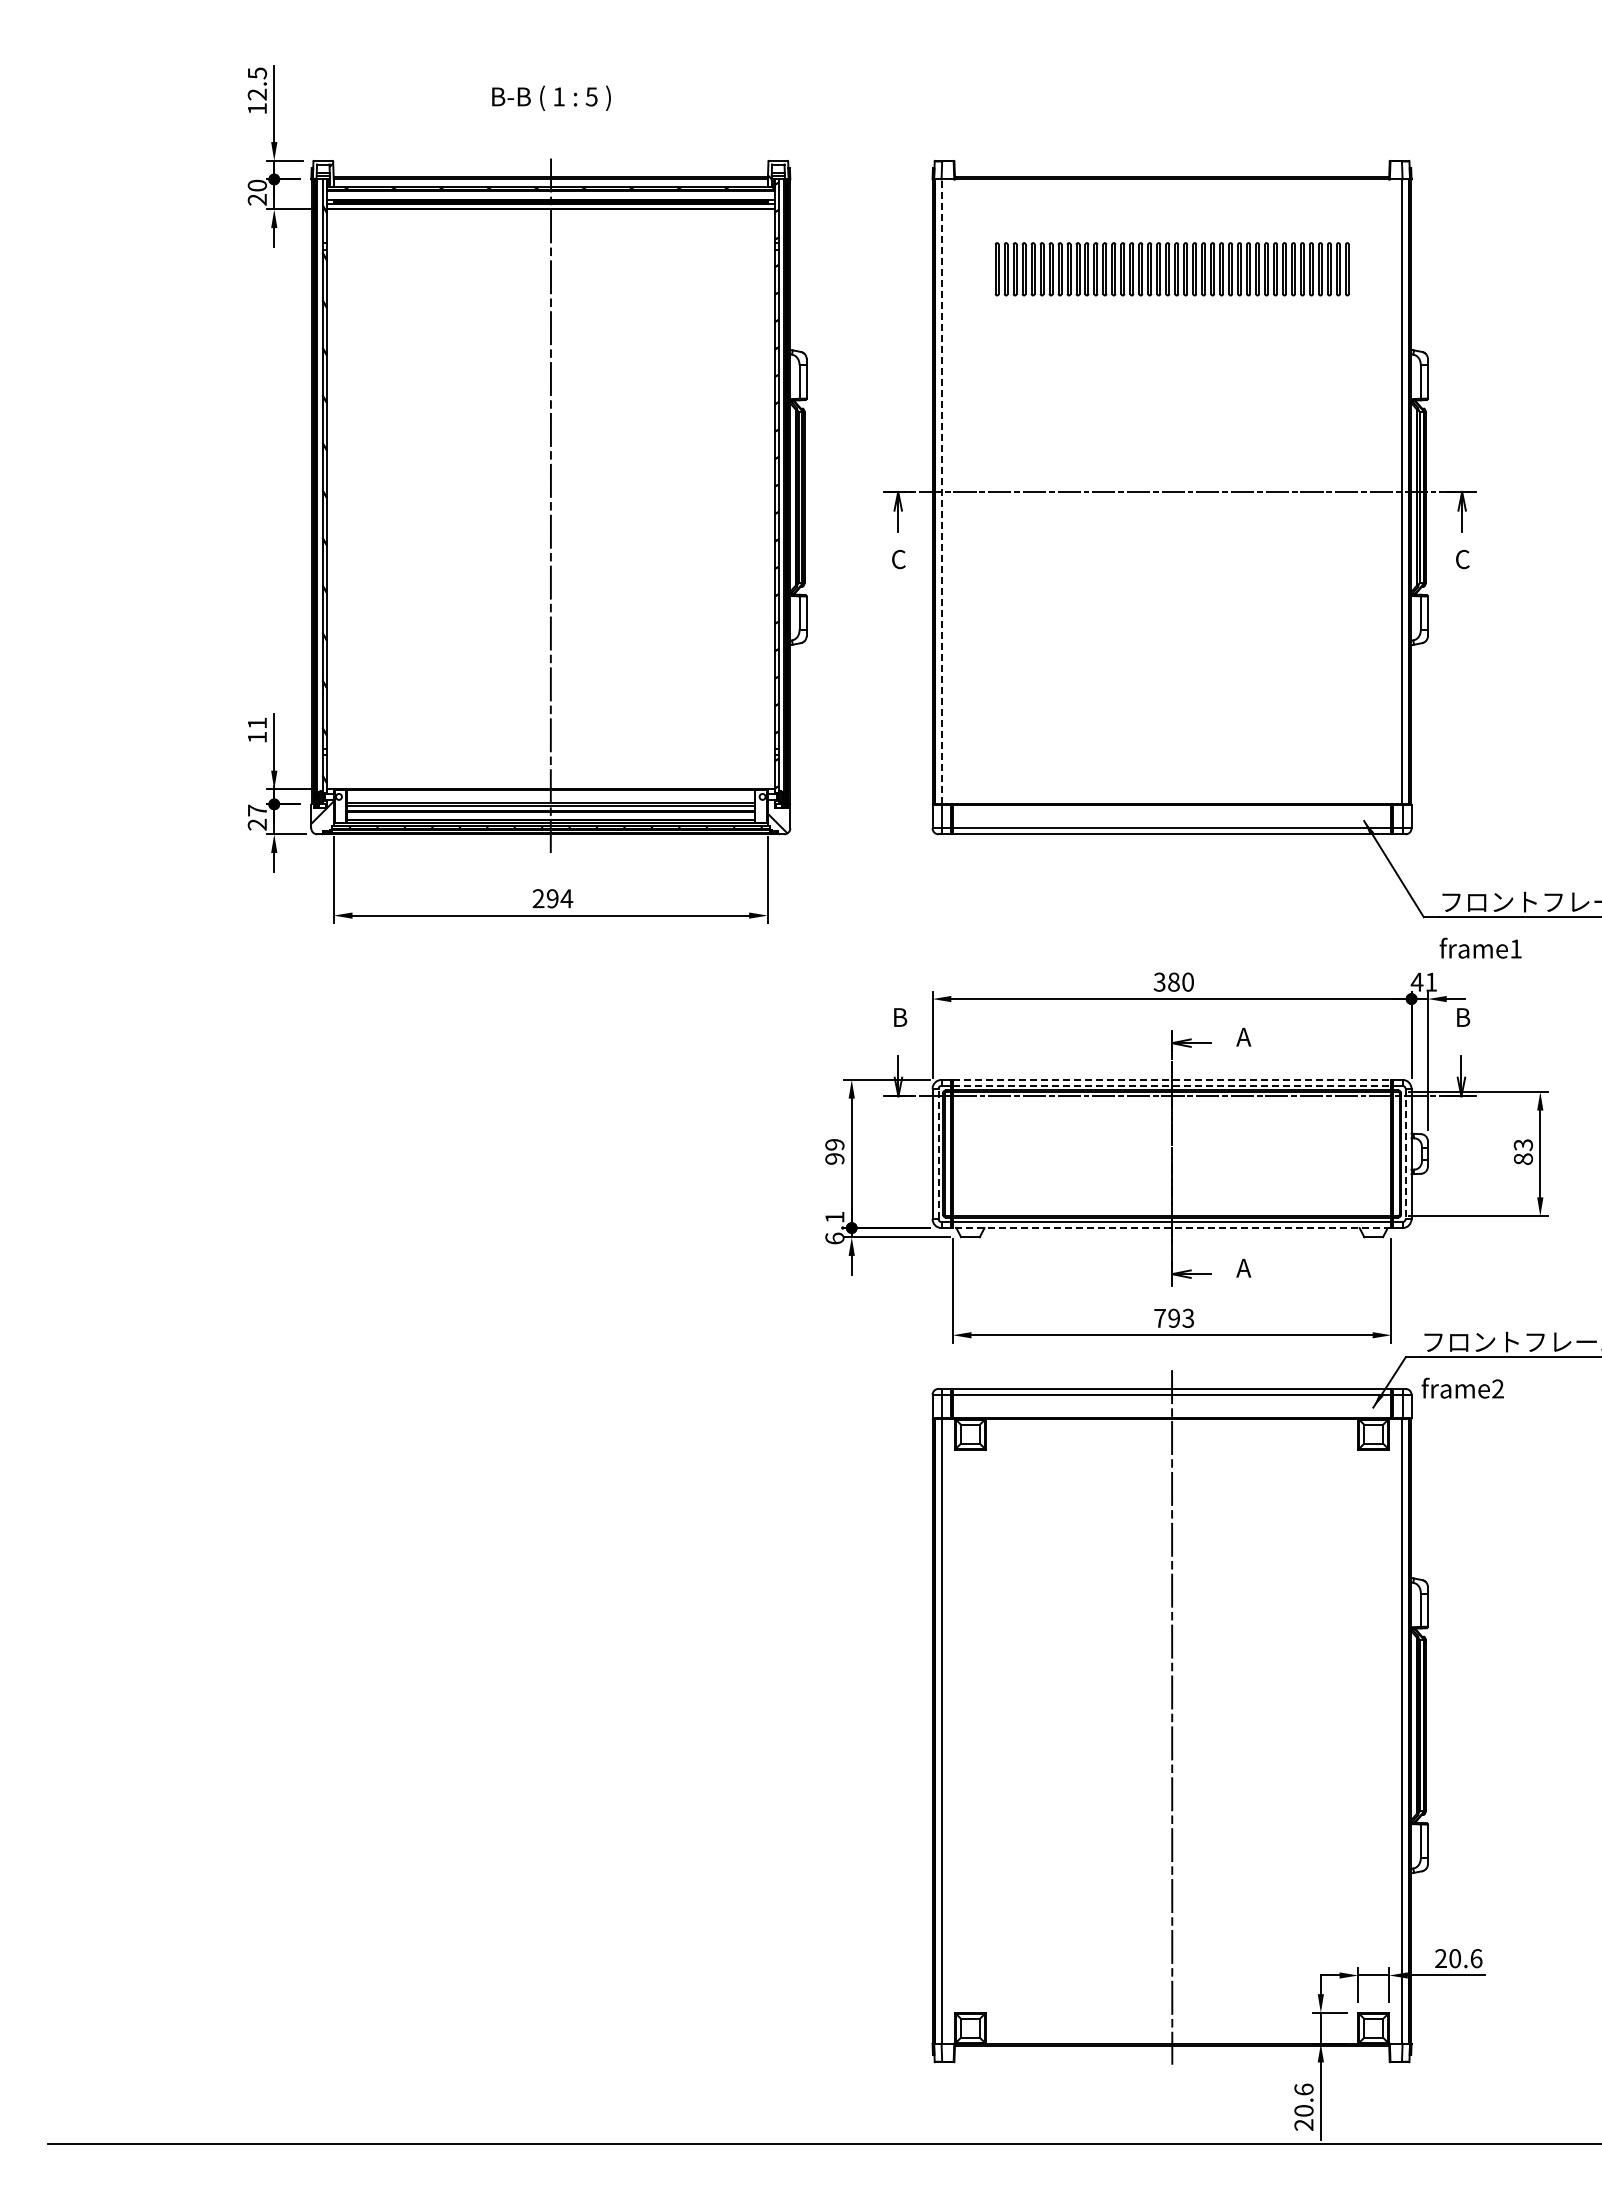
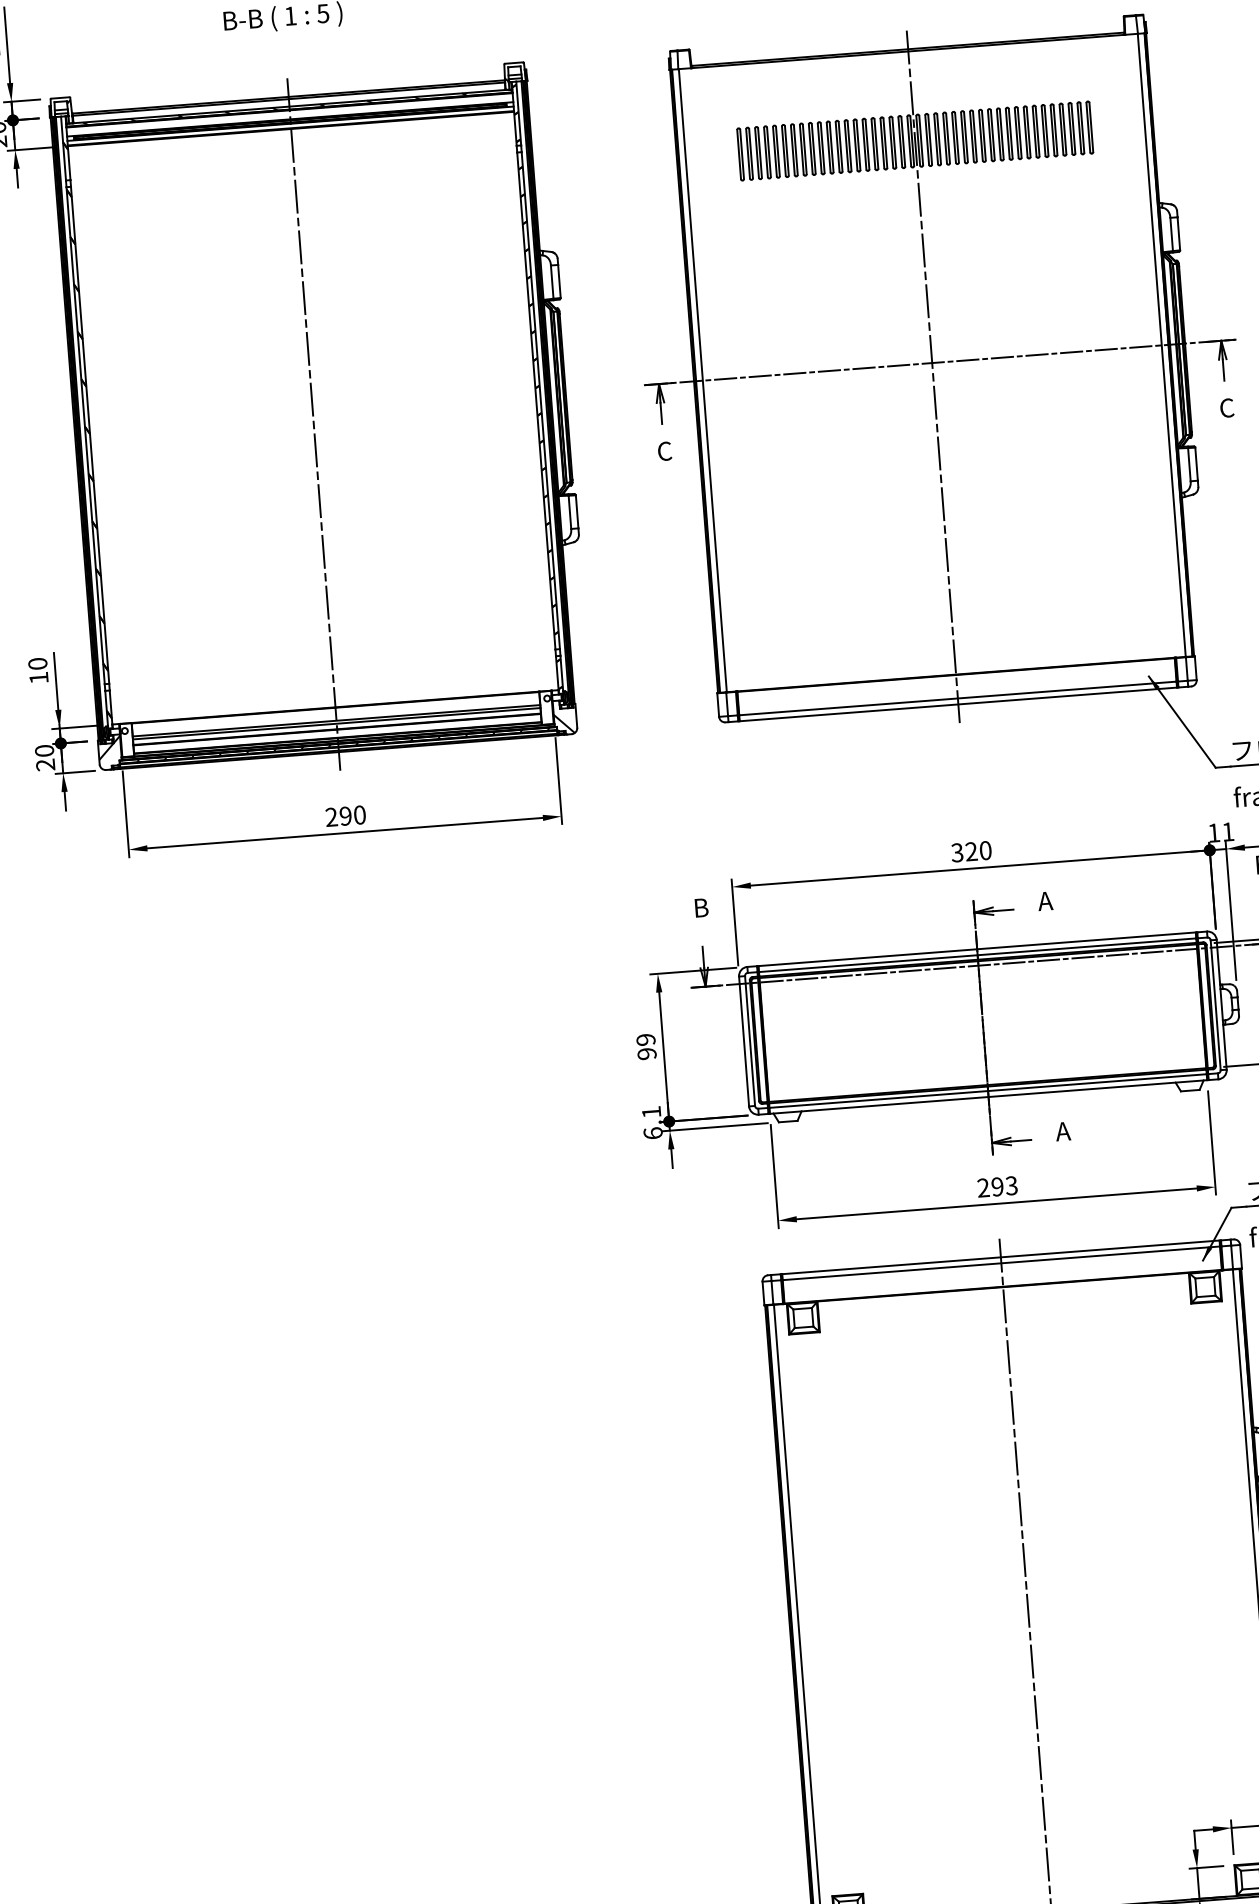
line: (942, 491) -> (703, 380), dashed -> solid
line: (1172, 505) -> (933, 376), added
text: (257, 722) -> (37, 663), 11 -> 10
text: (257, 810) -> (44, 750), 27 -> 20
text: (566, 898) -> (359, 814), 294 -> 290
text: (1173, 981) -> (971, 851), 380 -> 320
text: (1416, 981) -> (1213, 832), 41 -> 11
line: (1172, 1079) -> (977, 948), dashed -> solid
line: (1172, 1085) -> (978, 954), dashed -> solid
line: (938, 1153) -> (749, 1040), dashed -> solid
line: (1405, 1154) -> (1215, 1005), dashed -> solid
line: (1171, 1228) -> (988, 1097), dashed -> solid
text: (1159, 1317) -> (982, 1187), 793 -> 293

